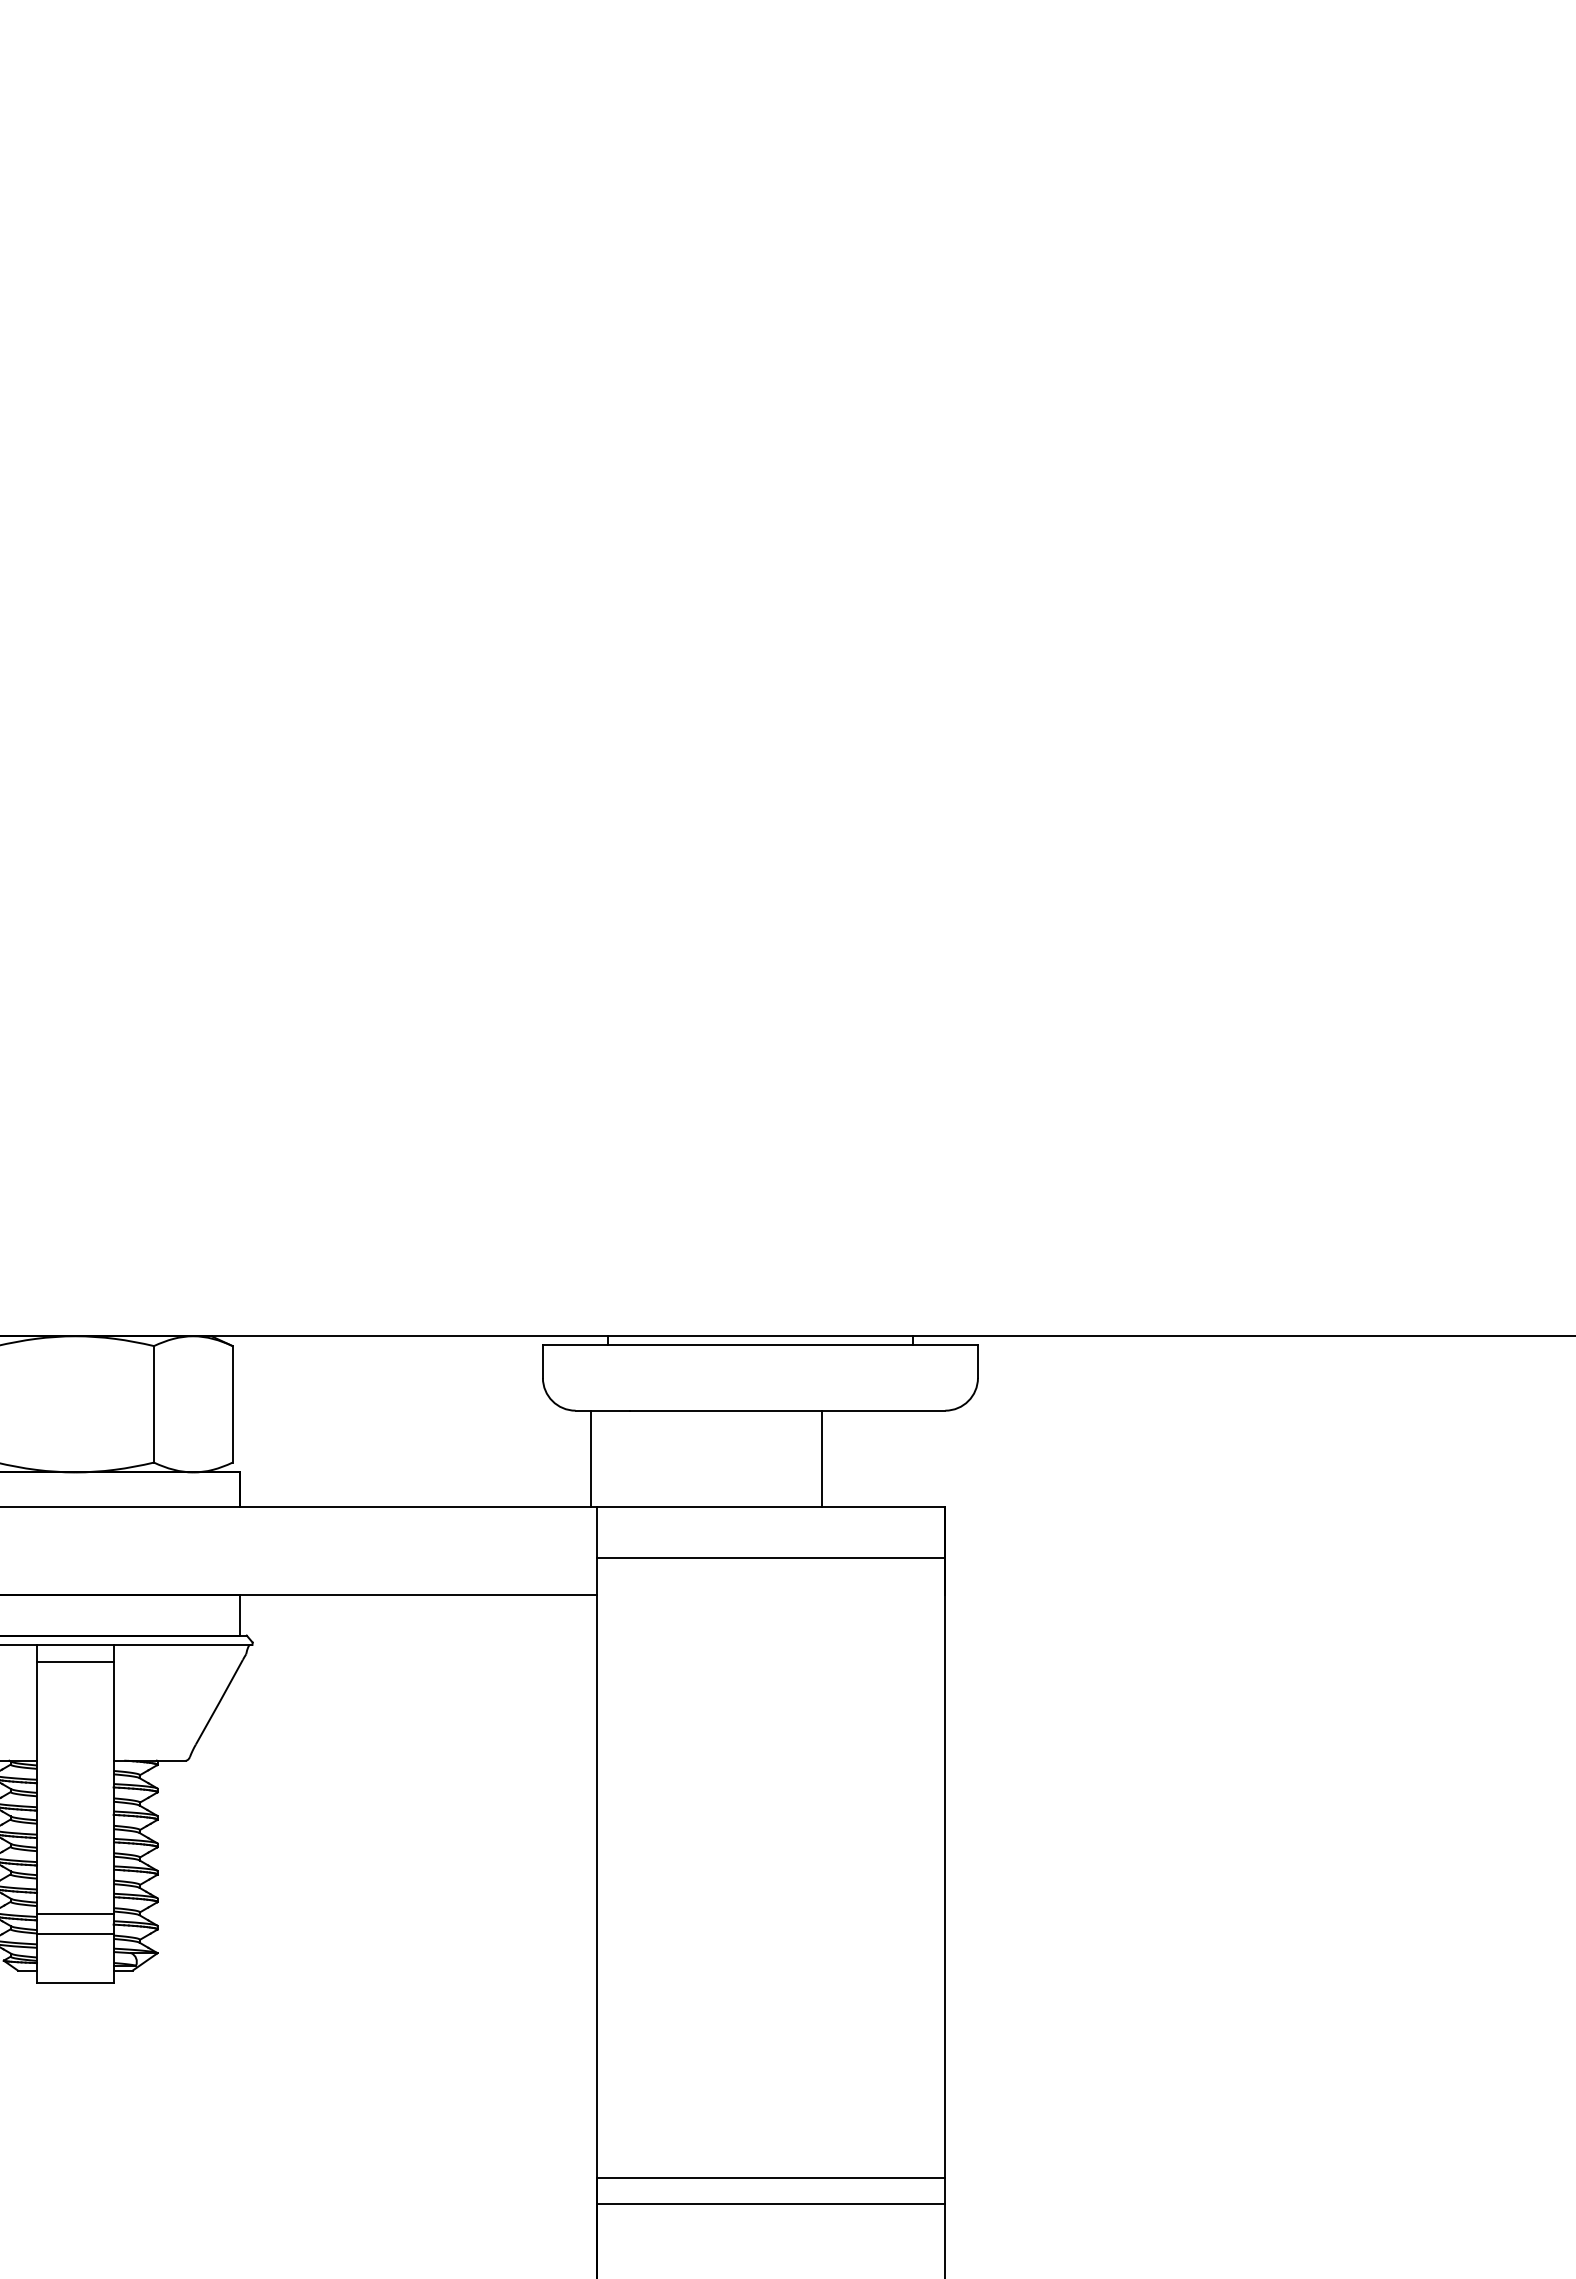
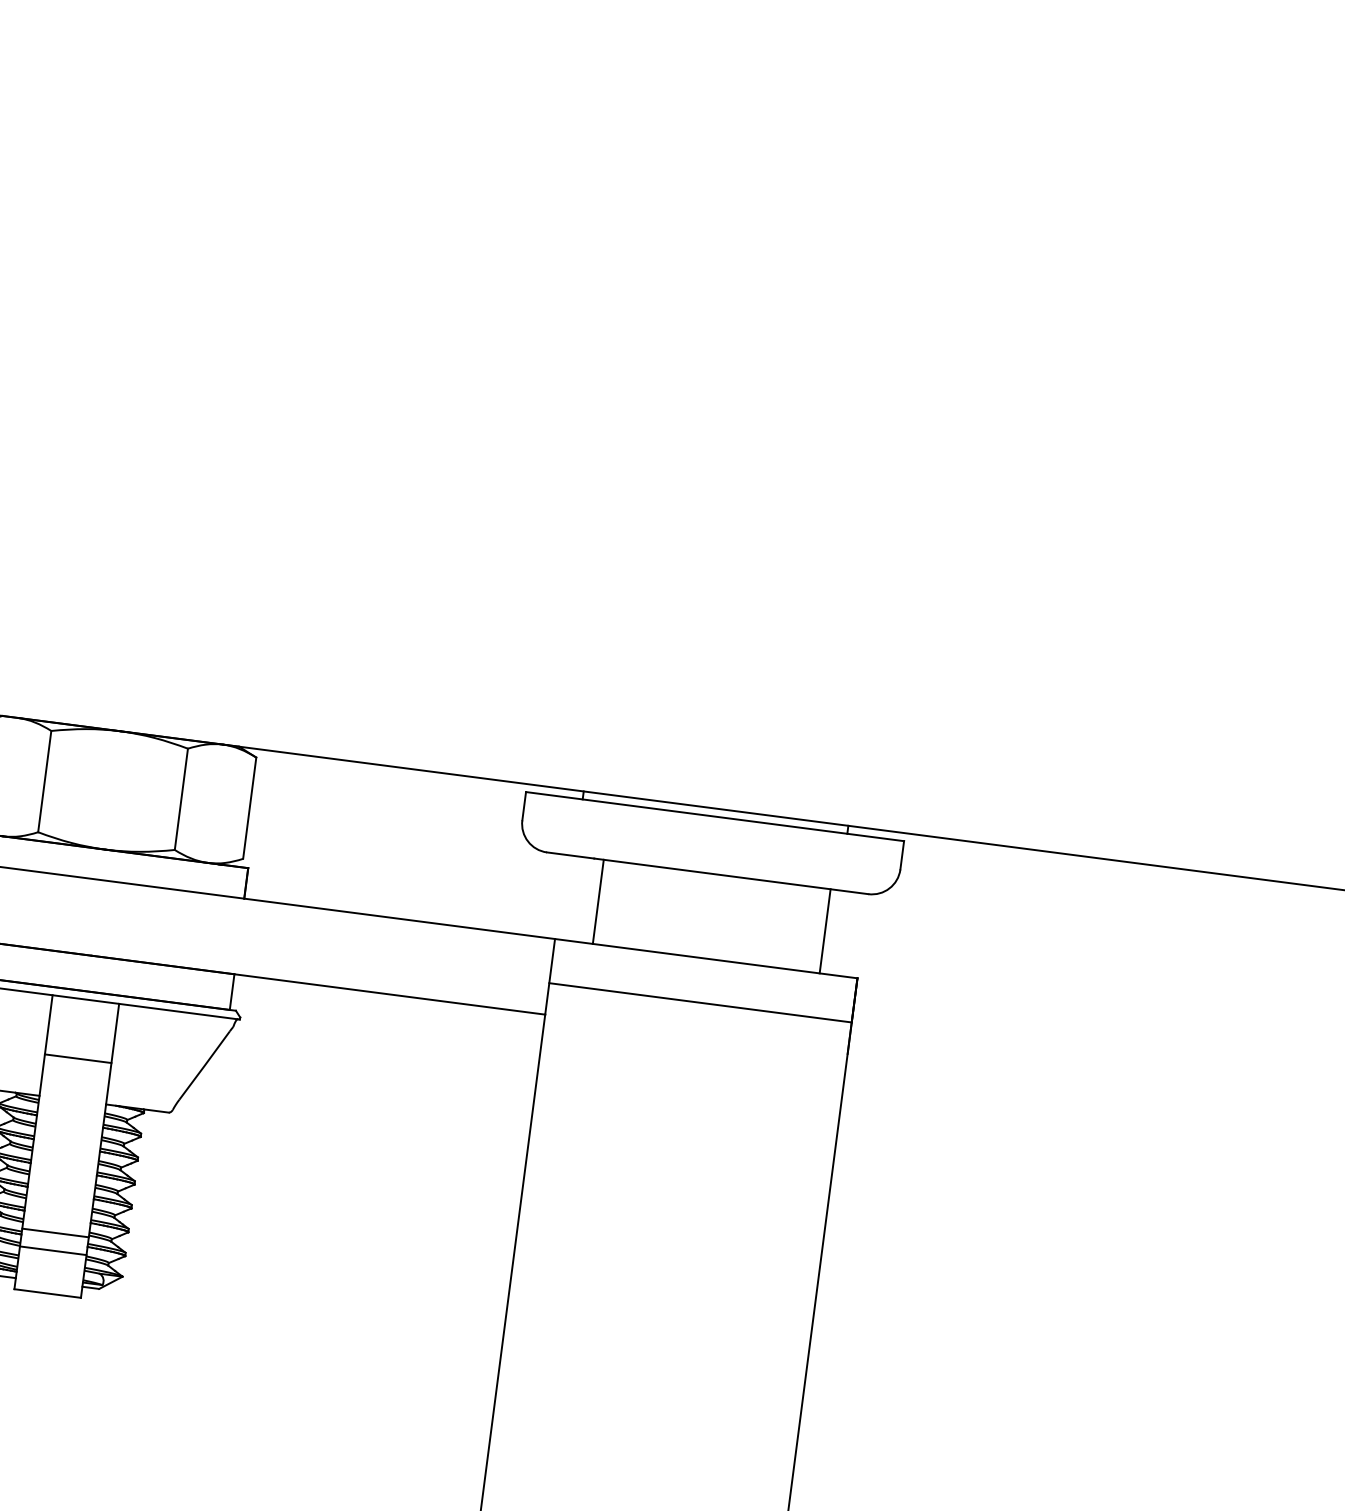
line: (590, 1458) -> (598, 901), moved
line: (821, 1458) -> (824, 930), moved
line: (75, 1662) -> (78, 1059), moved

